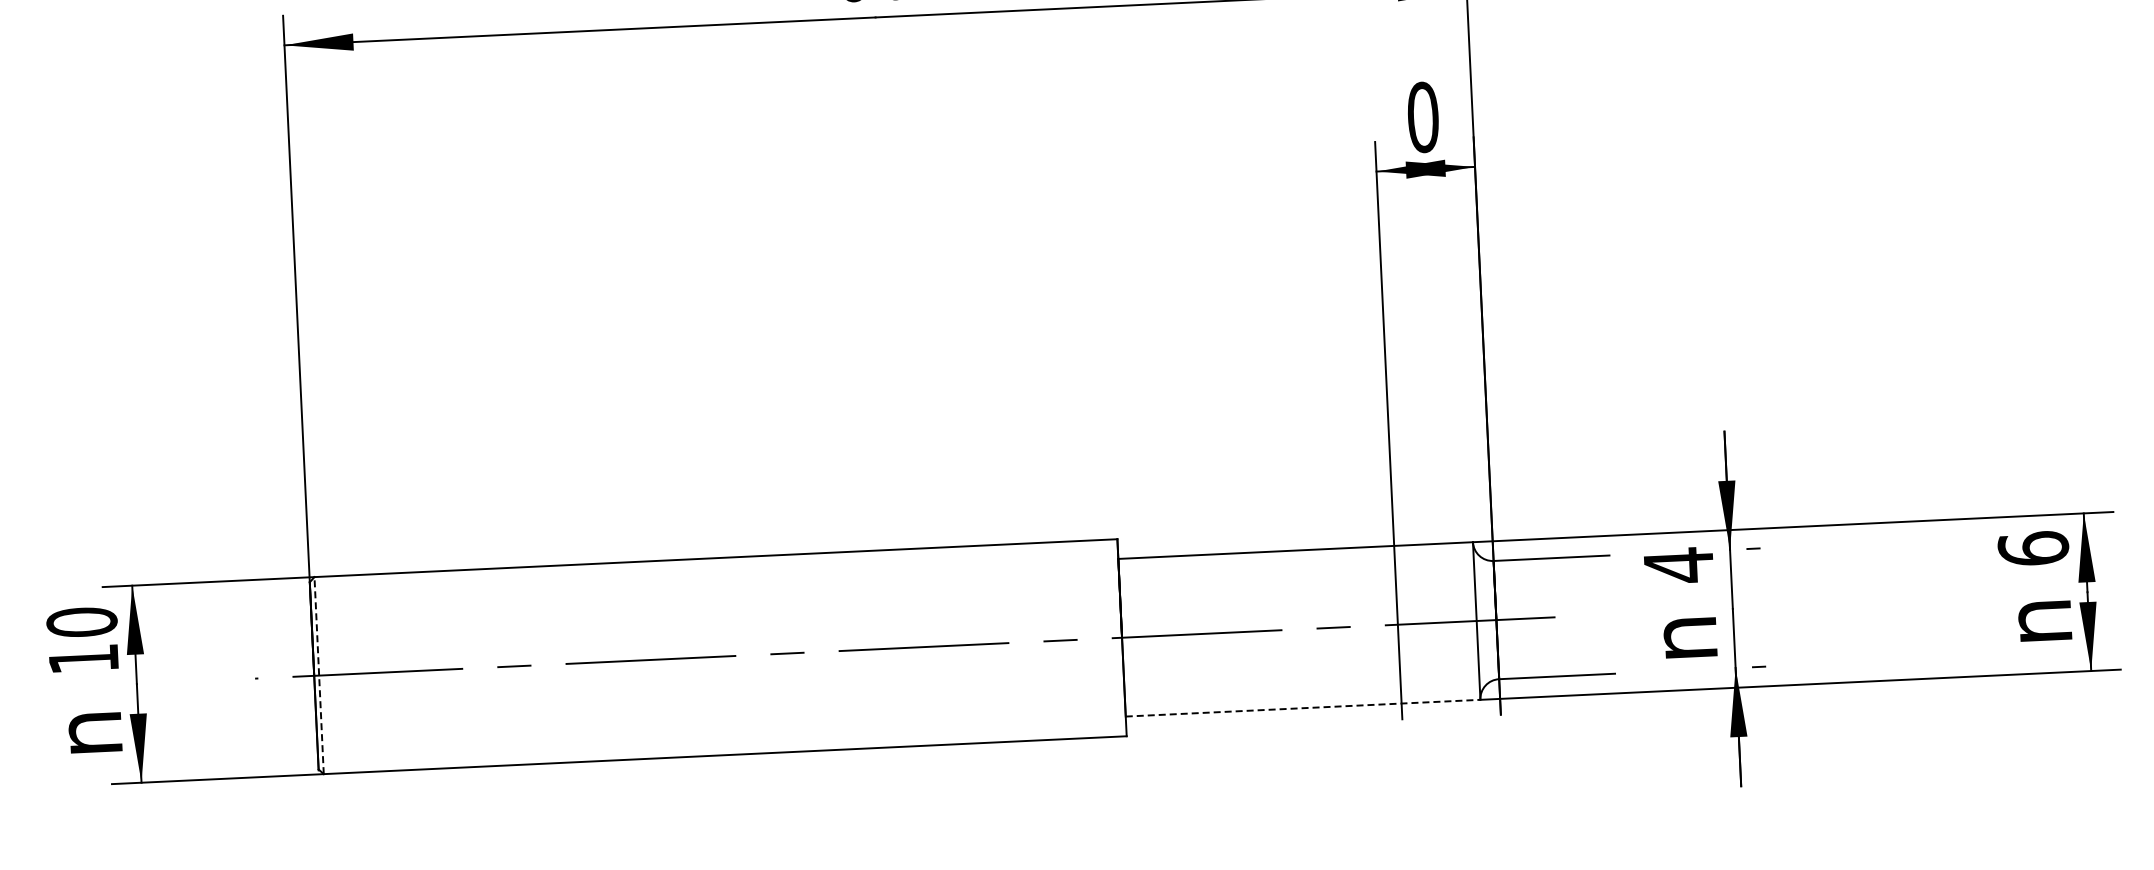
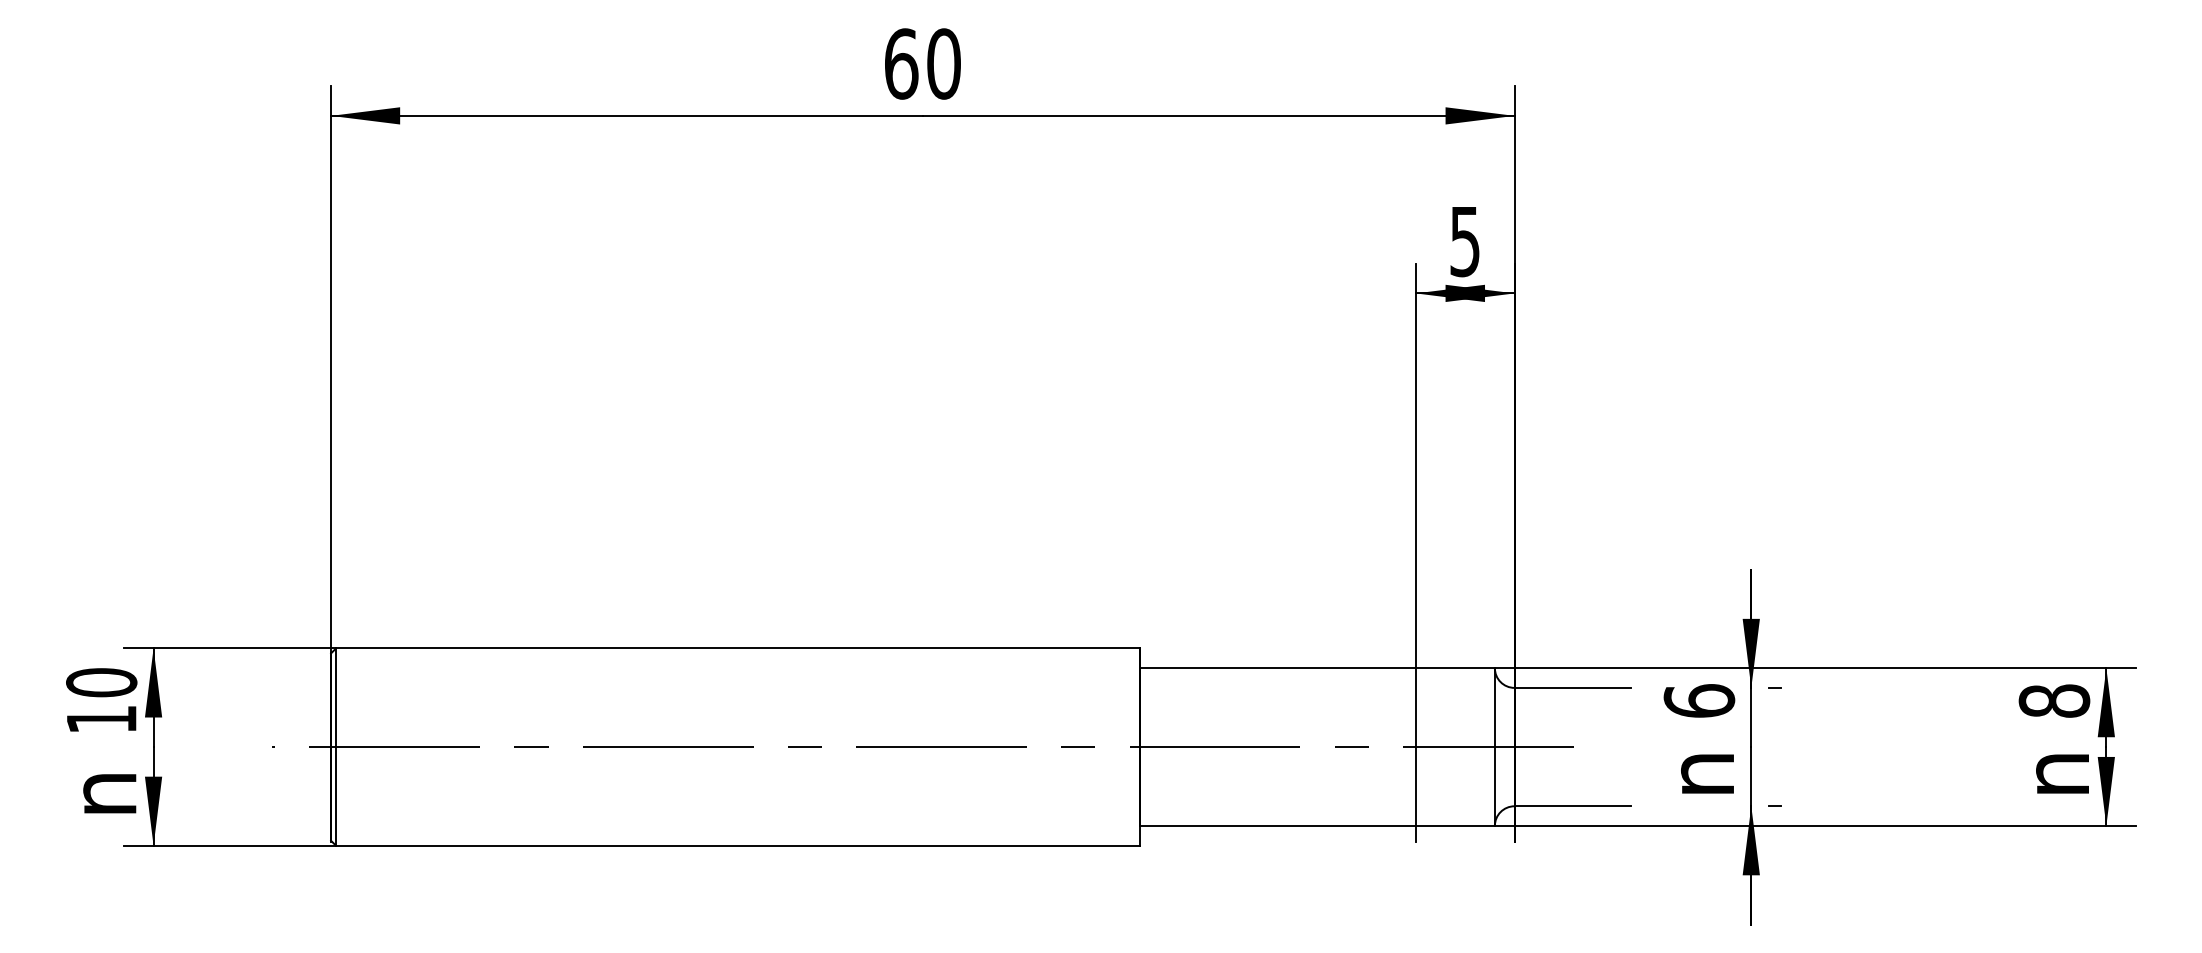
text: (1423, 117) -> (1465, 241), 0 -> 5
text: (2033, 548) -> (2054, 700), 6 -> 8
text: (1678, 565) -> (1699, 701), 4 -> 6
line: (319, 675) -> (336, 747), dashed -> solid
line: (1303, 707) -> (1317, 825), dashed -> solid

